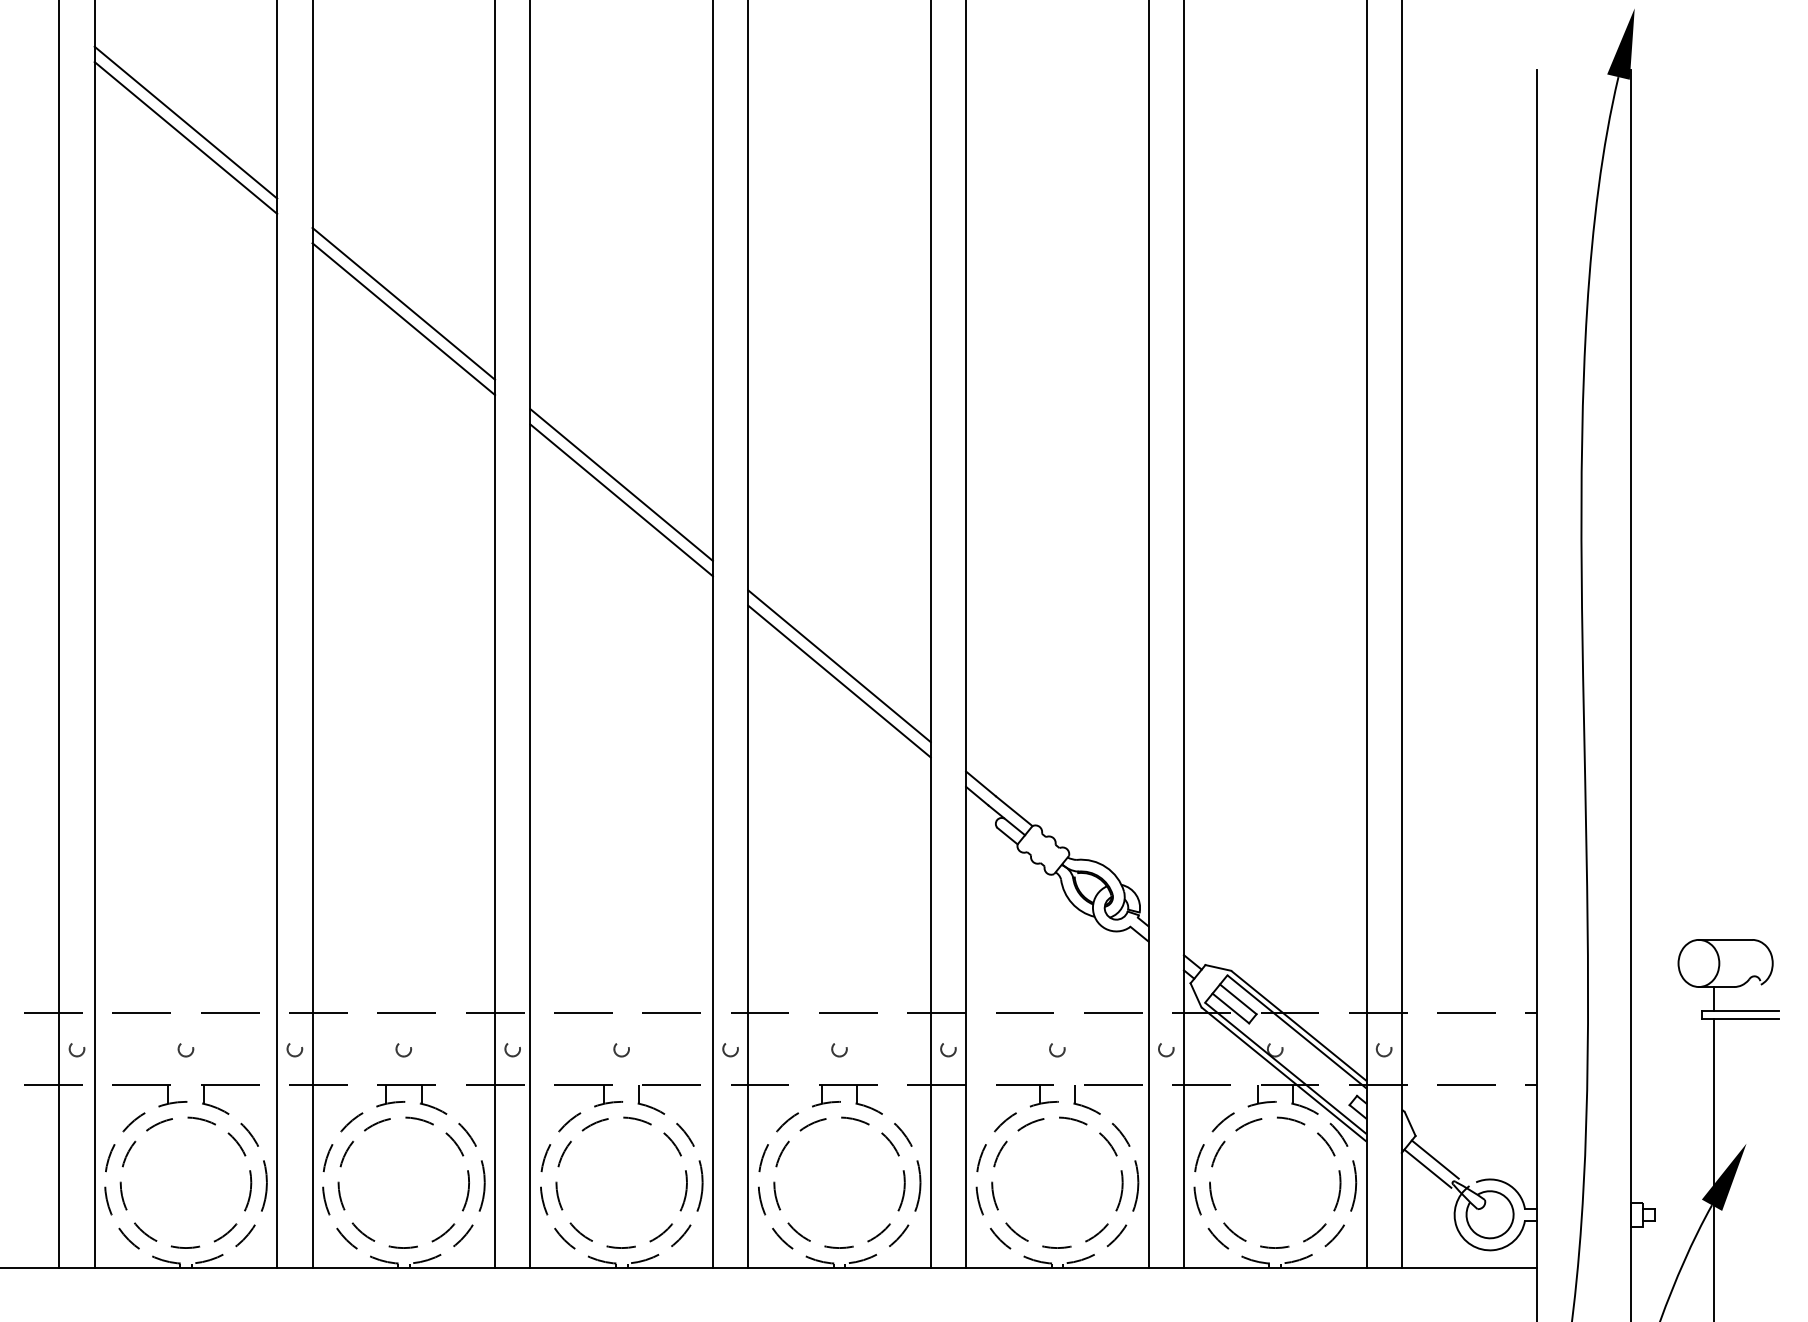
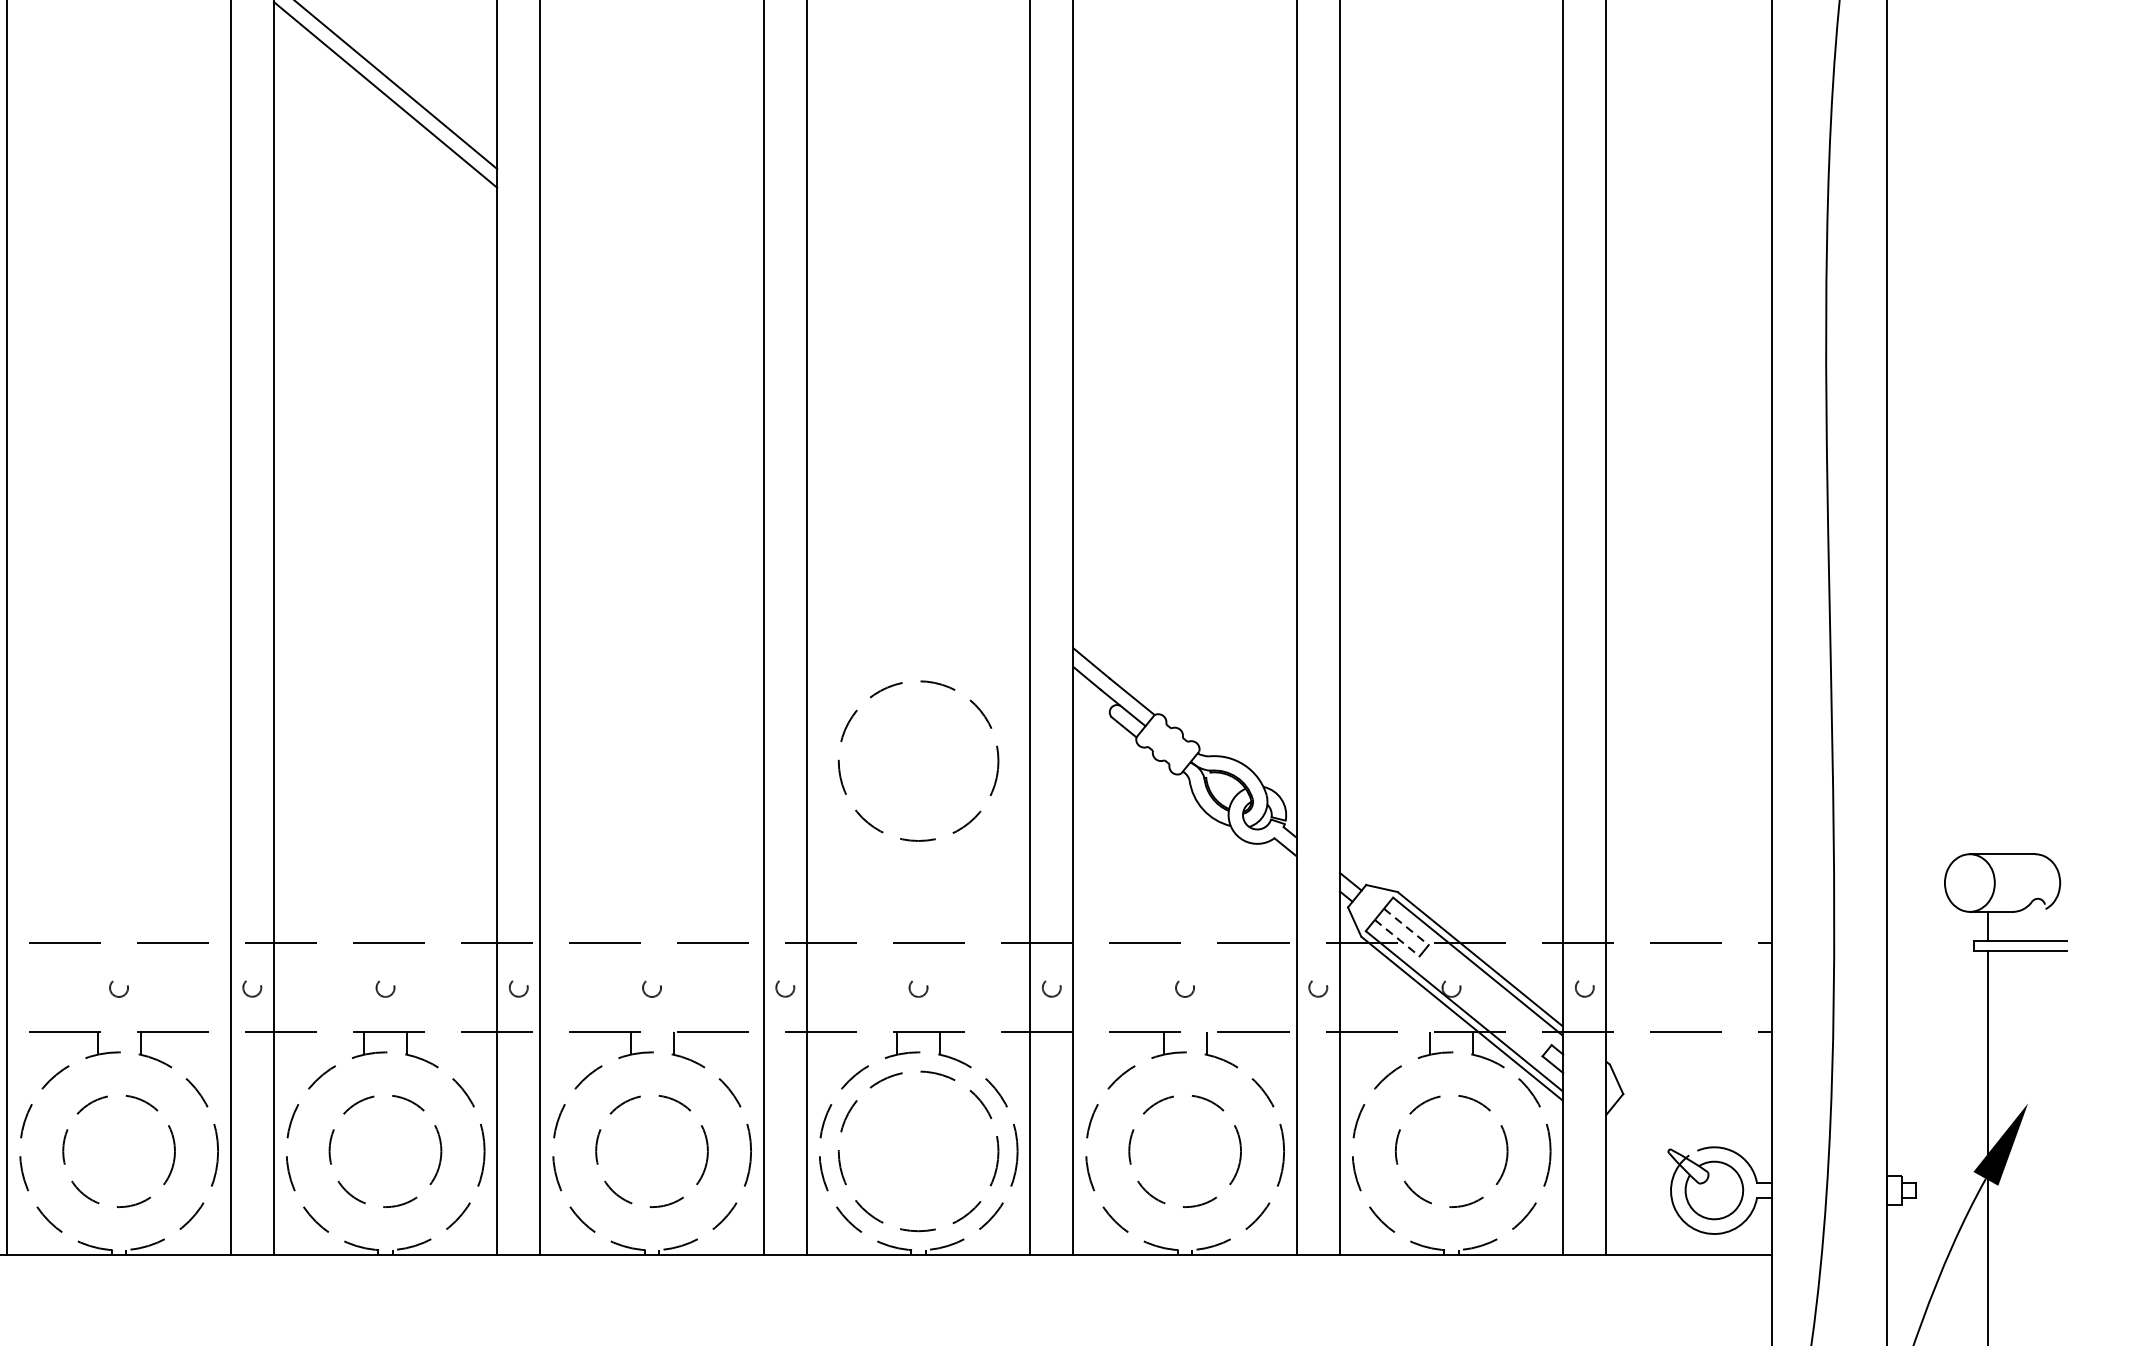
line: (621, 484) -> (651, 297), removed
line: (621, 500) -> (651, 316), removed
line: (839, 666) -> (918, 519), removed
line: (839, 681) -> (918, 538), removed
circle: (839, 863) -> (918, 760), added
line: (1238, 999) -> (1406, 927), solid -> dashed
line: (1230, 1008) -> (1396, 938), solid -> dashed
line: (1434, 1159) -> (1646, 1122), removed
line: (1427, 1168) -> (1637, 1133), removed
circle: (185, 1182) -> (118, 1151), size x0.7
circle: (403, 1182) -> (385, 1151), size x0.7
circle: (621, 1182) -> (651, 1151), size x0.7
circle: (1057, 1182) -> (1185, 1151), size x0.7
circle: (1275, 1182) -> (1451, 1151), size x0.7

